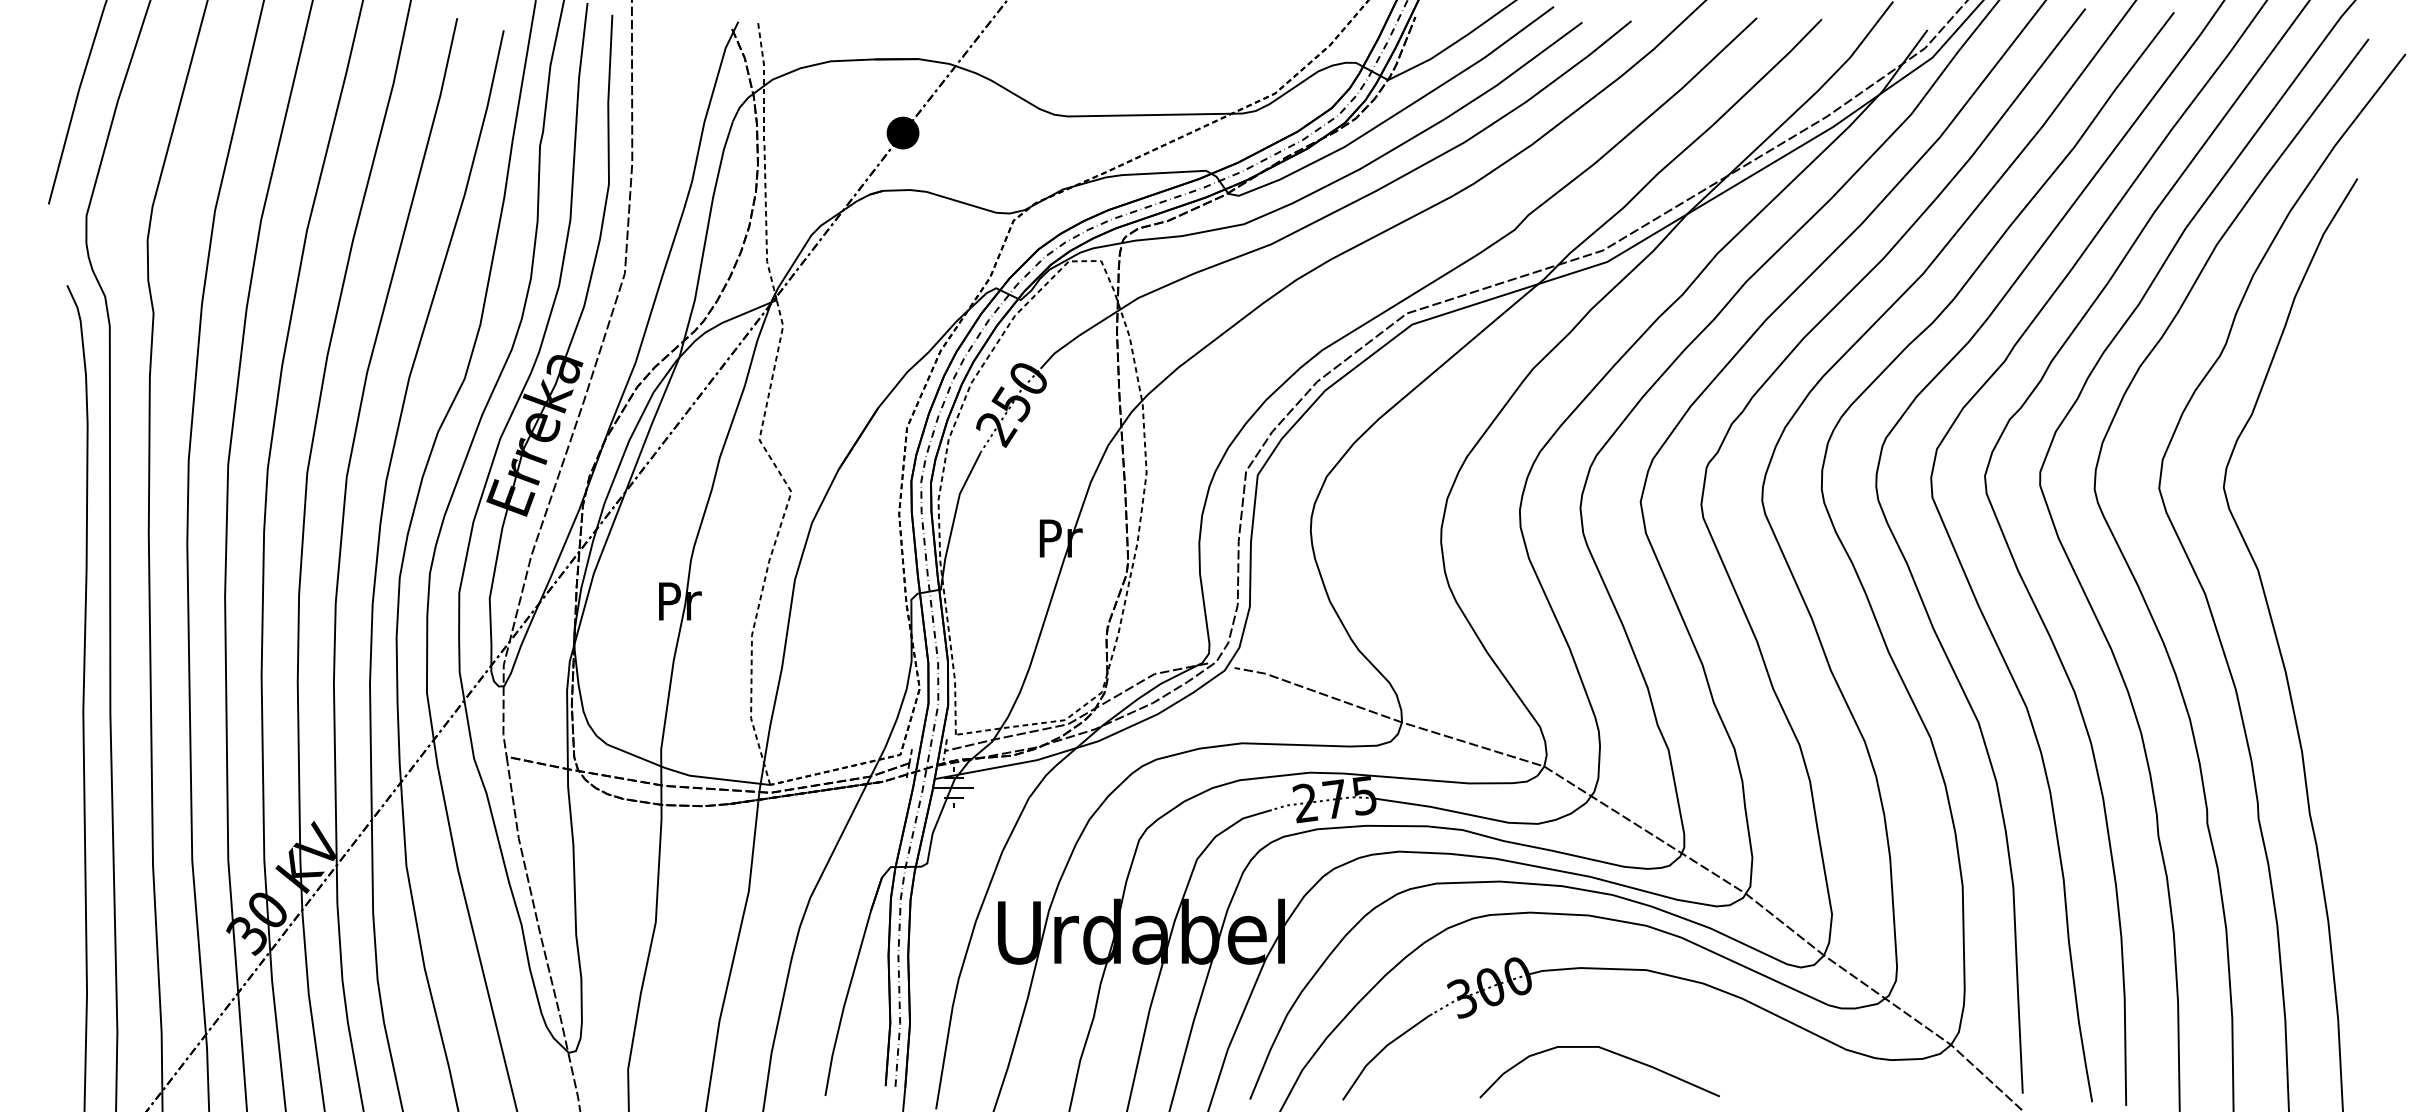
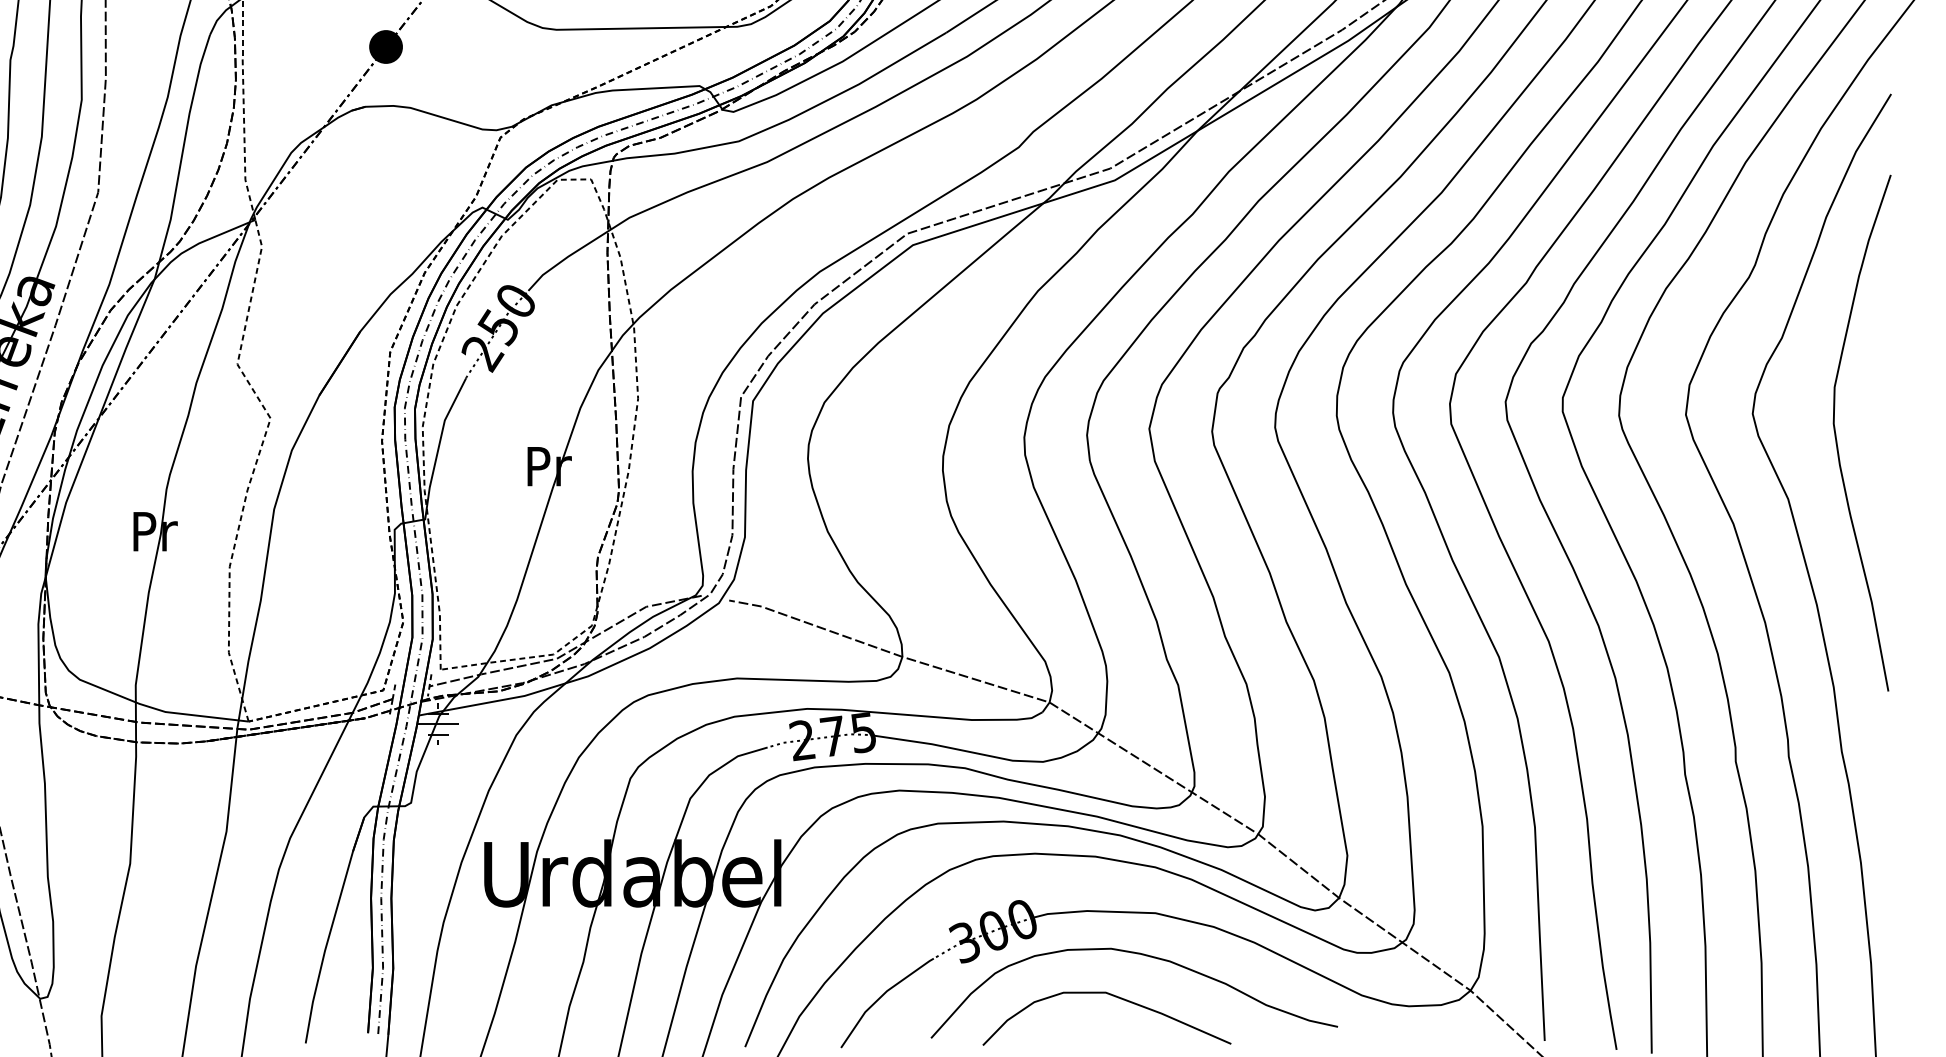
curve: (2305, 511) -> (1837, 438), added
curve: (1635, 1011) -> (1144, 955), added

